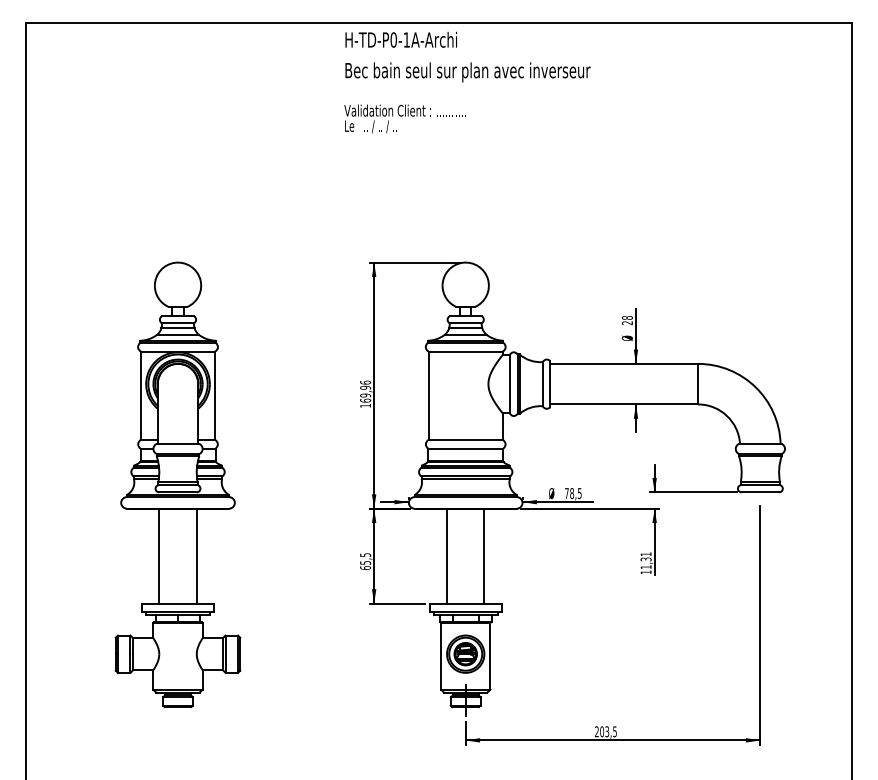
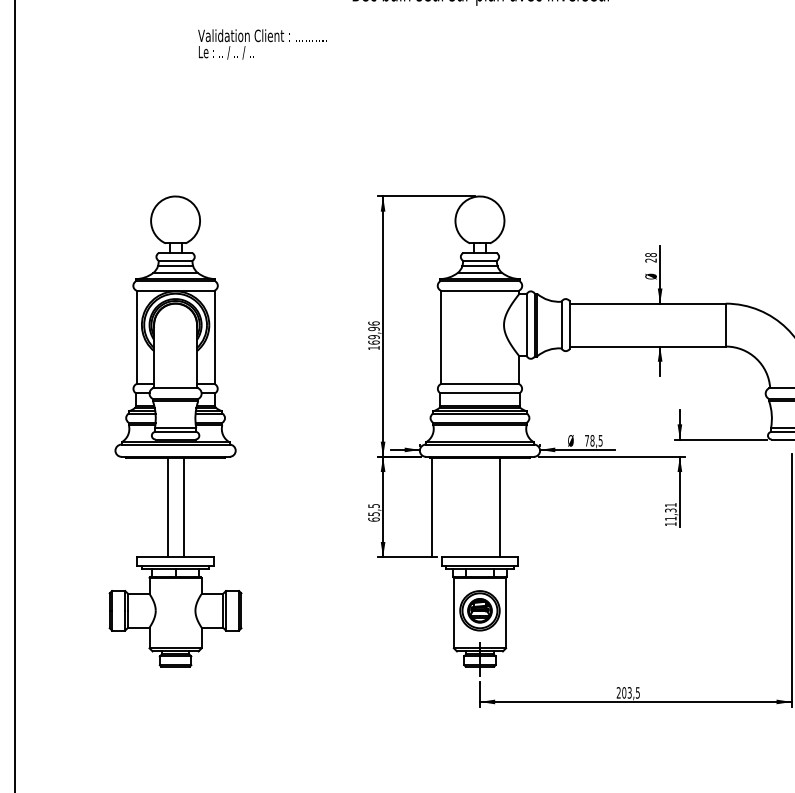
text: (404, 118) -> (261, 44), moved
line: (159, 556) -> (184, 507), moved
line: (196, 556) -> (167, 507), moved
line: (447, 556) -> (432, 507), moved

